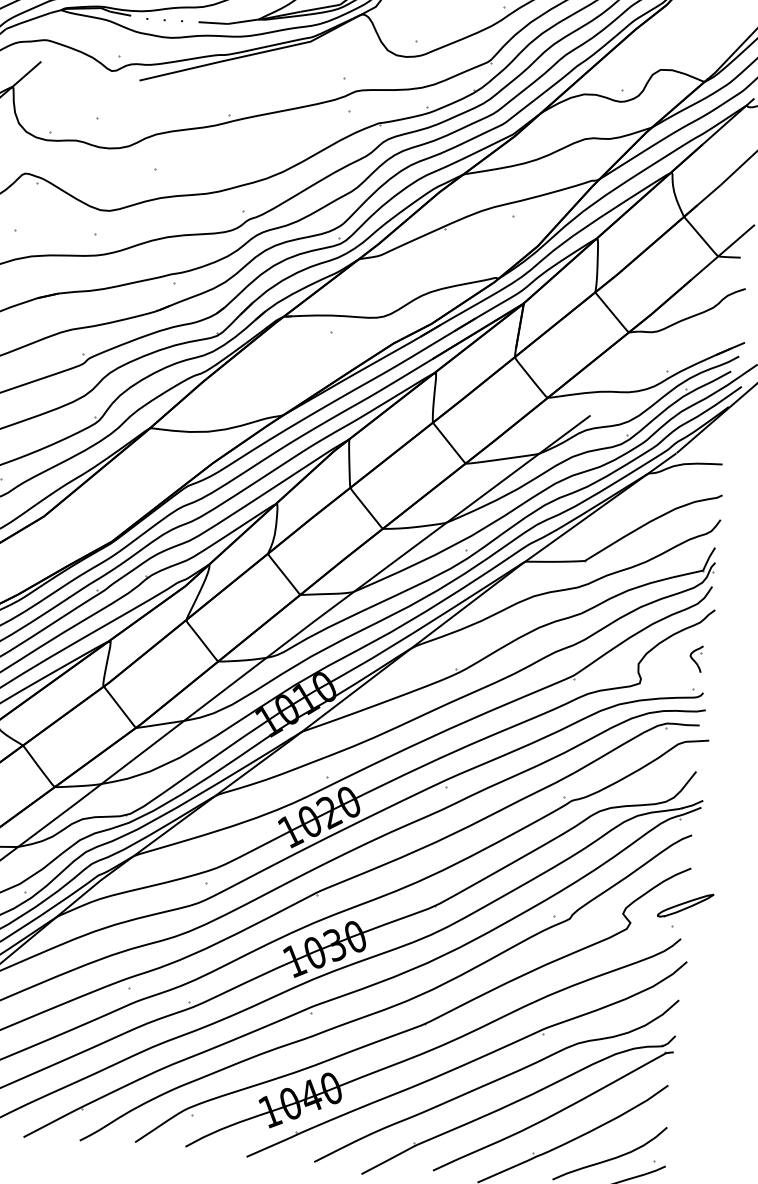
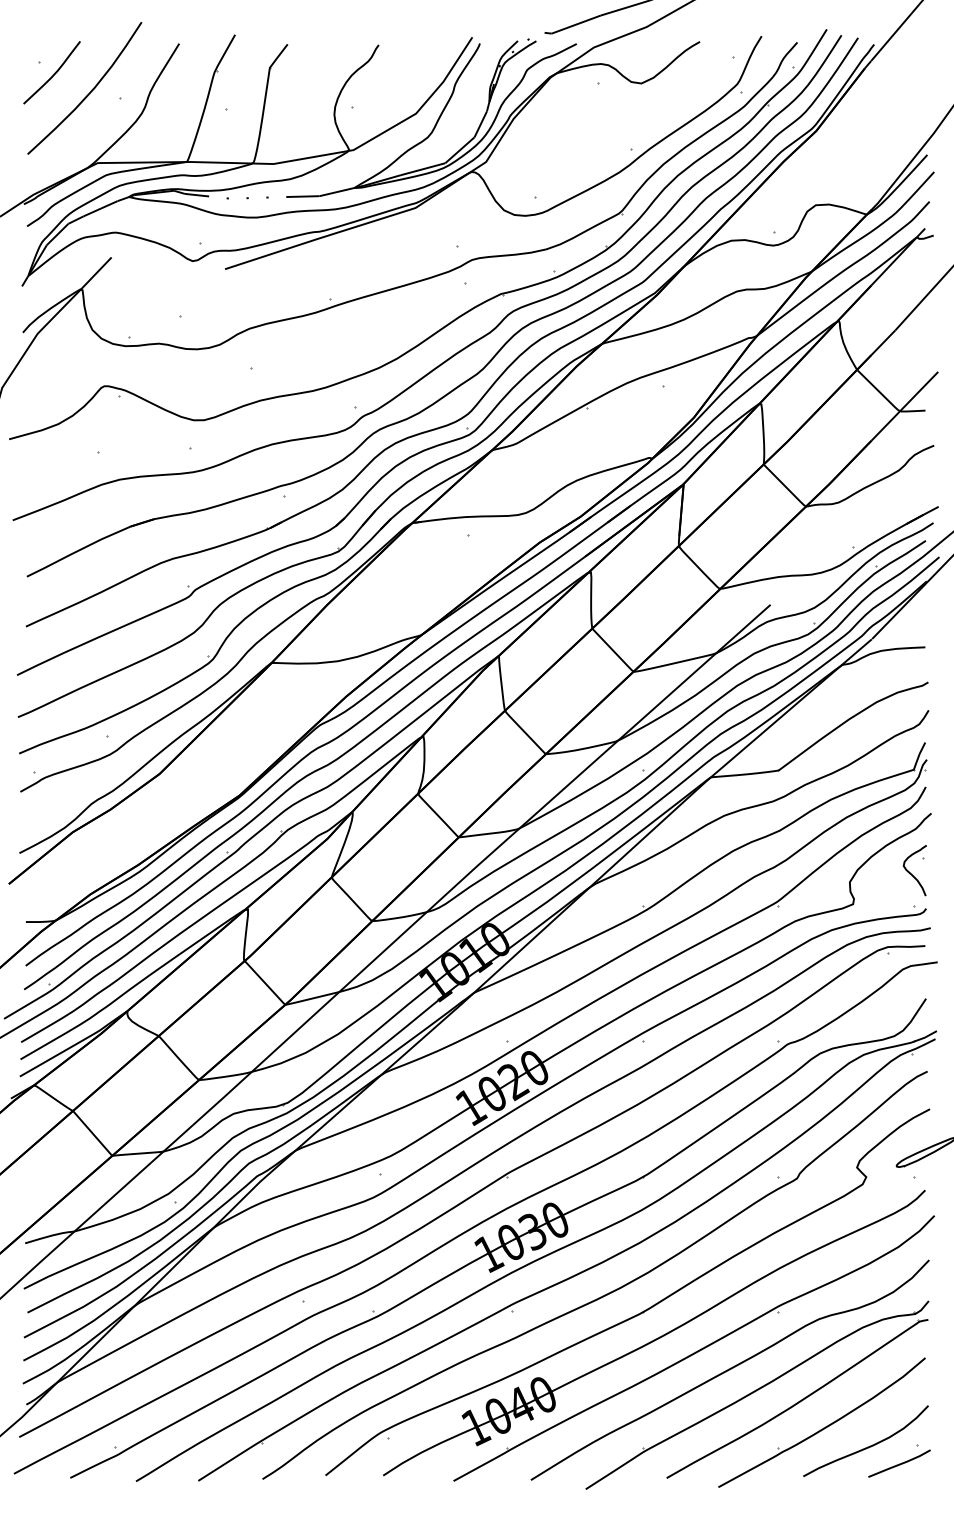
part: (695, 658) -> (914, 870), size x1.67

